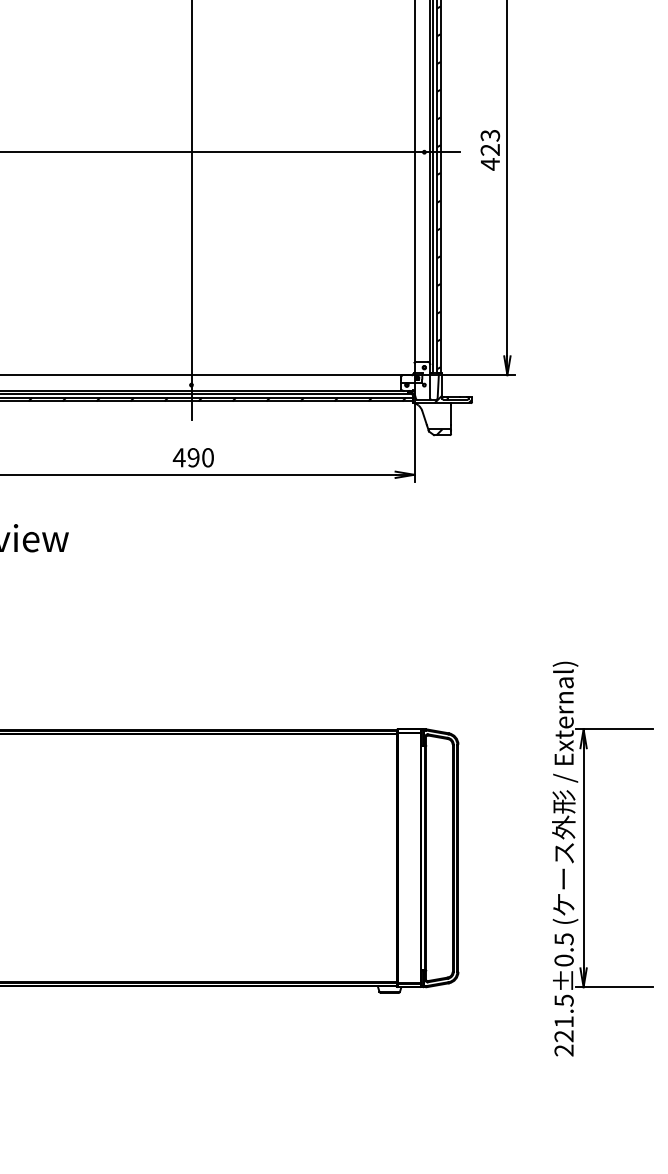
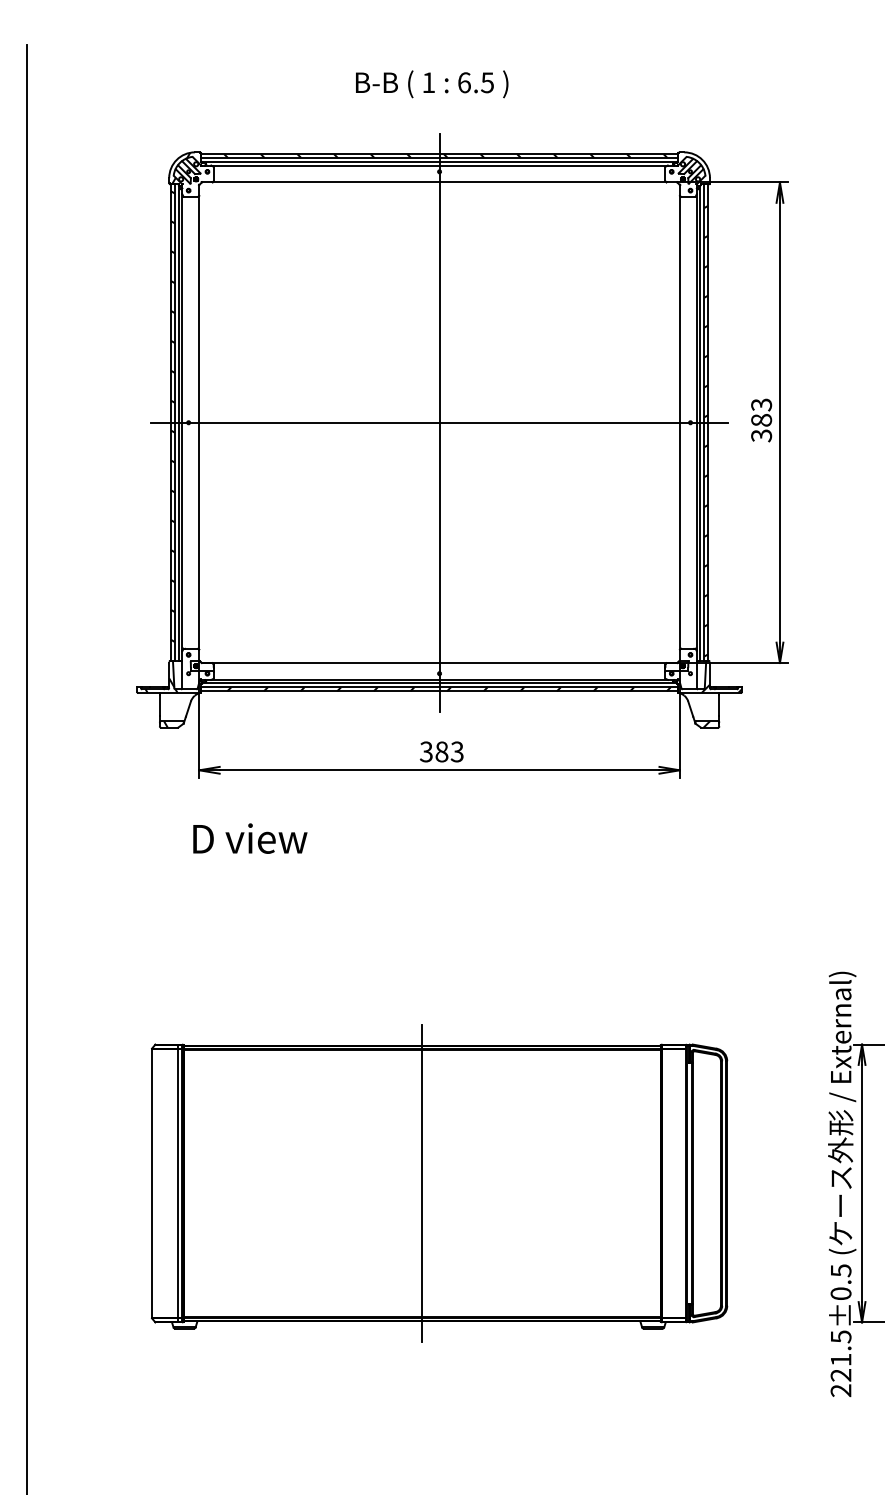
text: (490, 157) -> (761, 428), 423 -> 383
text: (193, 457) -> (441, 751), 490 -> 383
line: (175, 858) -> (422, 1183), added

